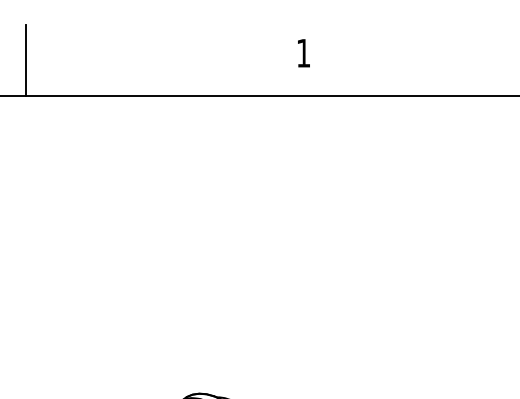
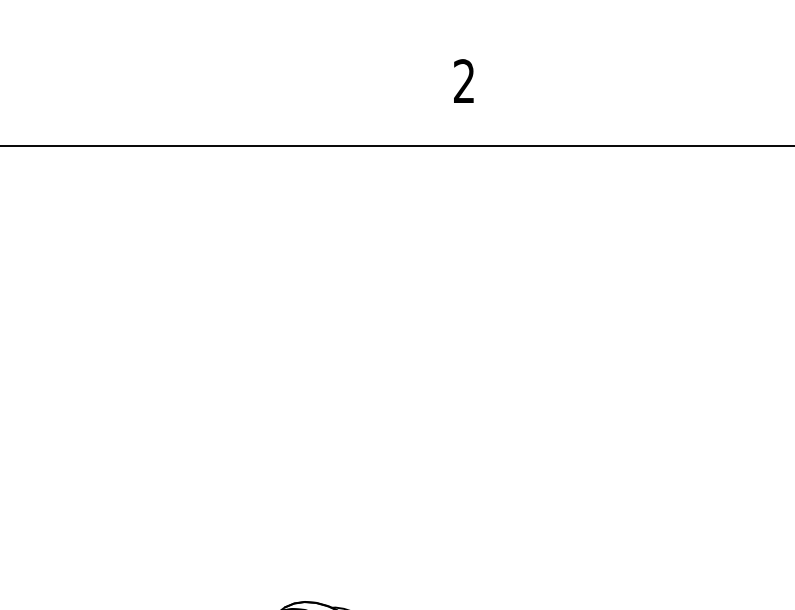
text: (303, 52) -> (464, 80), 1 -> 2
line: (25, 60) -> (38, 92), removed

